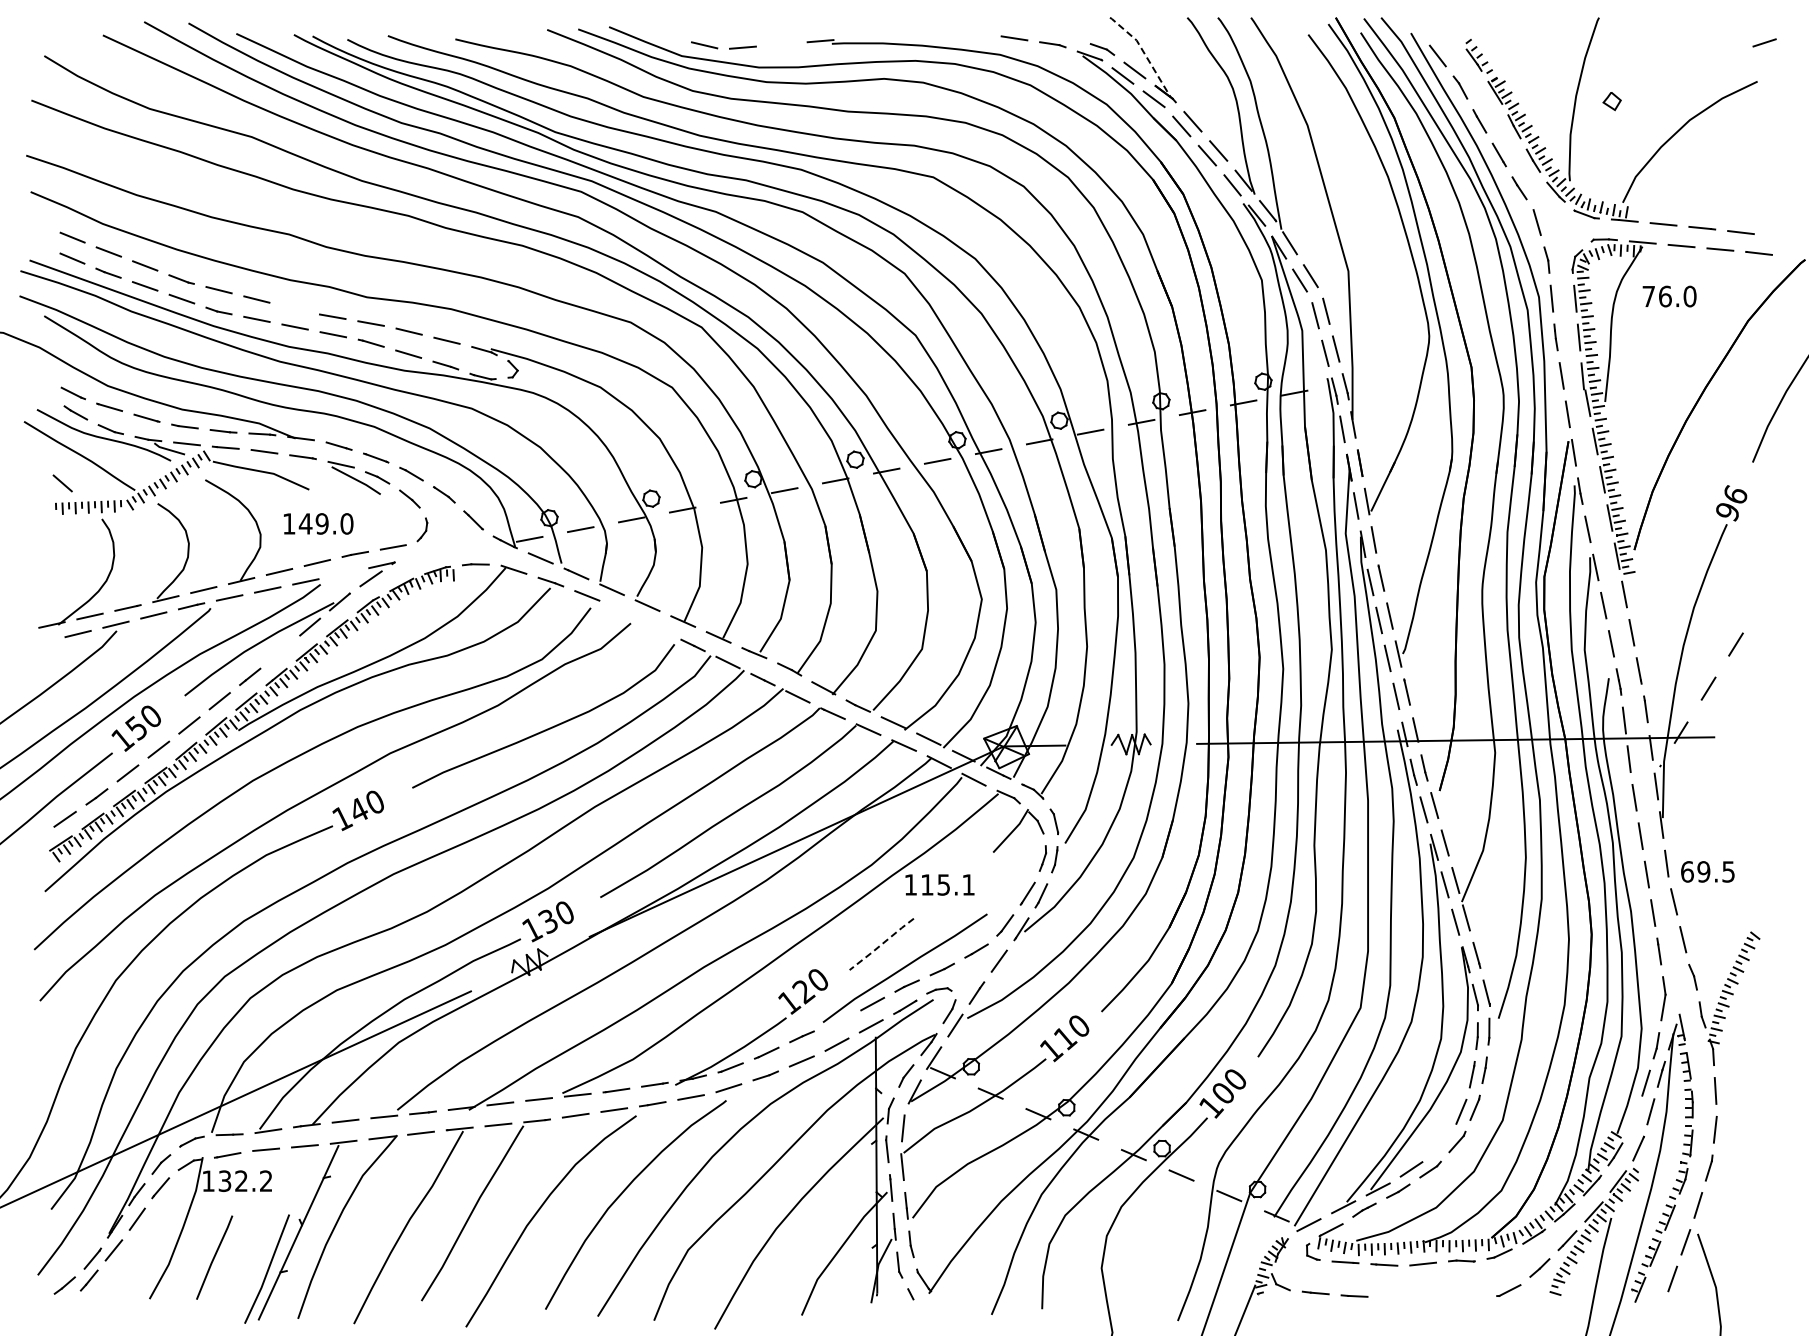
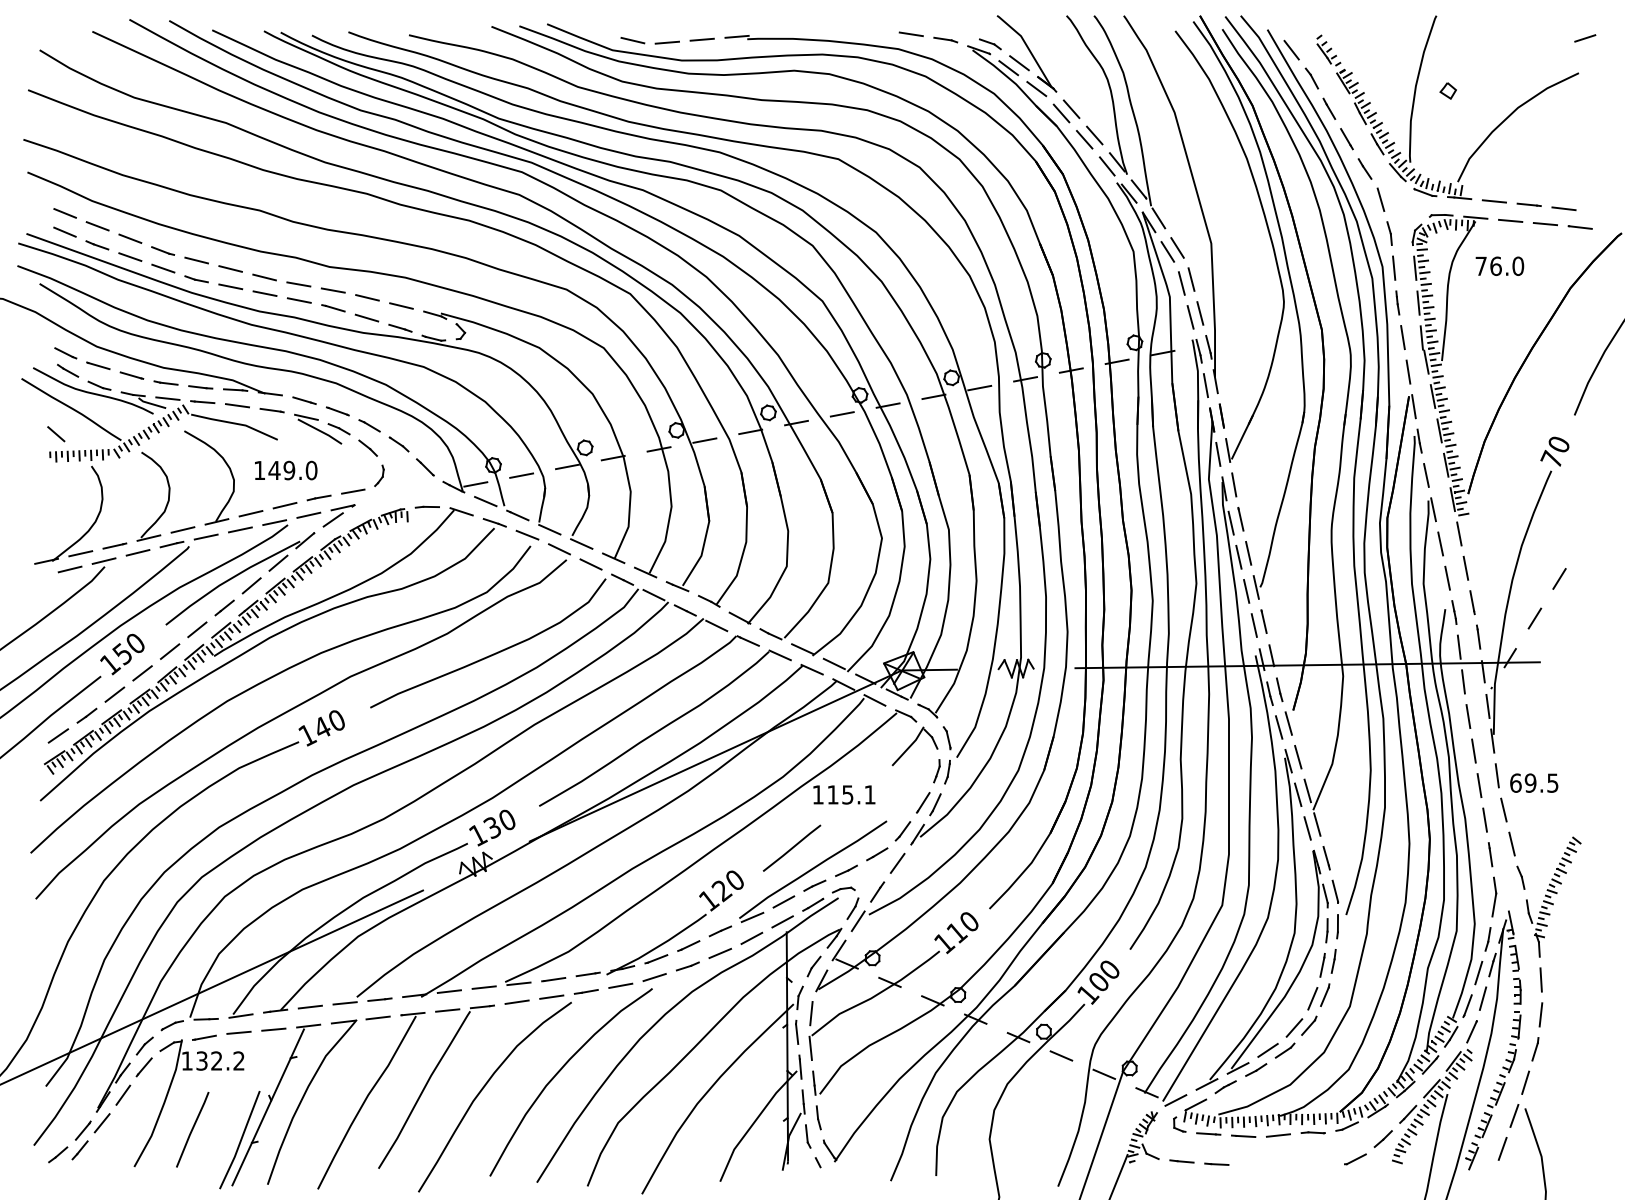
line: (781, 44) -> (701, 39), added
line: (1144, 53) -> (1028, 47), dashed -> solid
line: (294, 308) -> (264, 277), added
text: (1730, 503) -> (1554, 452), 96 -> 70
line: (343, 573) -> (308, 515), added
line: (622, 611) -> (559, 549), added
line: (657, 628) -> (590, 564), added
line: (280, 651) -> (251, 585), added
line: (882, 944) -> (792, 848), dashed -> solid
line: (837, 1021) -> (752, 917), added
line: (1633, 1120) -> (1467, 1006), added
line: (1440, 1144) -> (1294, 1028), added

